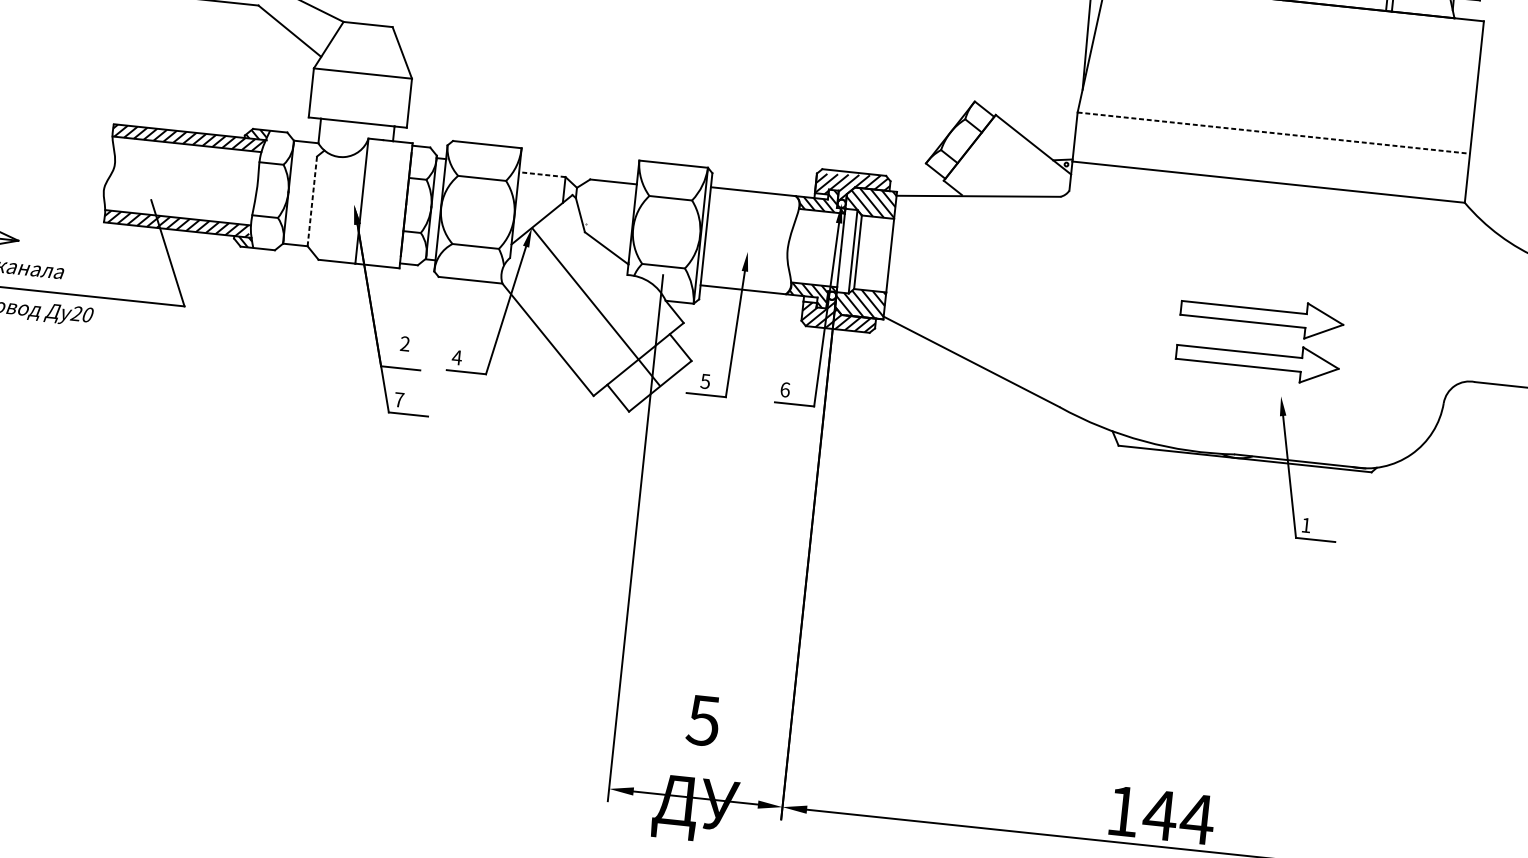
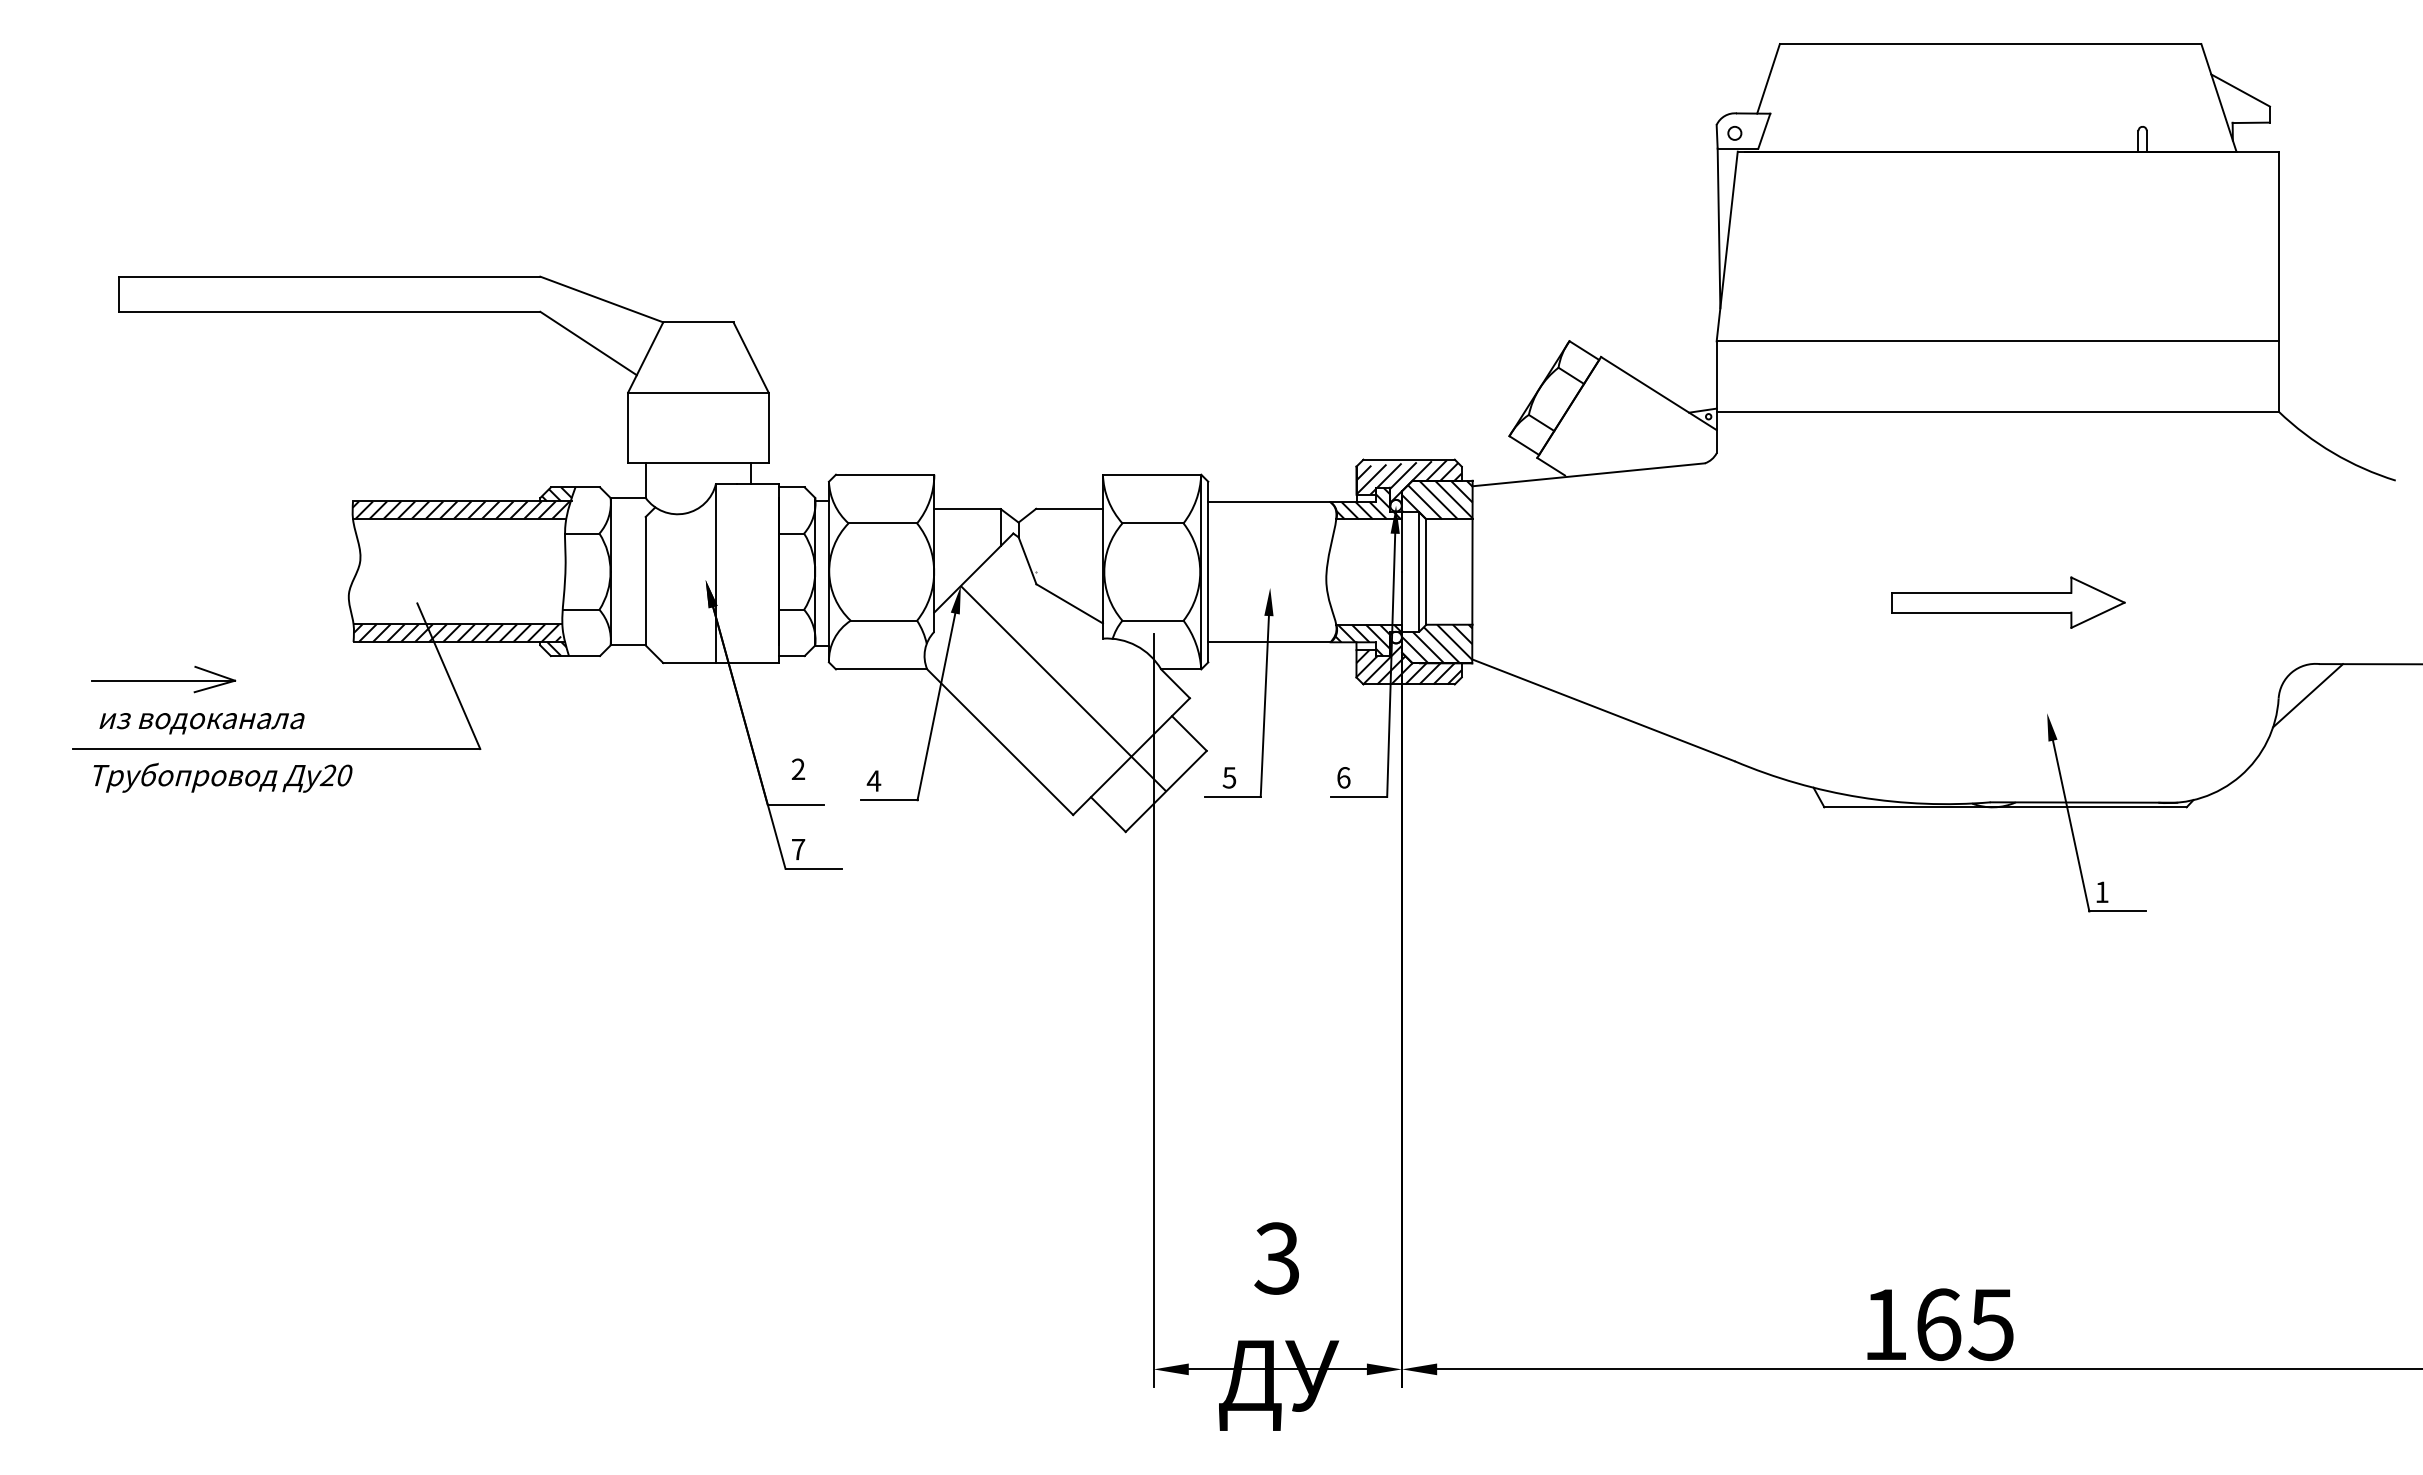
line: (1273, 133) -> (1997, 341), dashed -> solid
line: (542, 174) -> (967, 509), dashed -> solid
line: (312, 200) -> (645, 580), dashed -> solid
part: (1257, 360) -> (2008, 665), removed
line: (1464, 403) -> (2307, 695), added
text: (703, 720) -> (1276, 1258), 5 -> 3
text: (1178, 817) -> (1964, 1324), 144 -> 165

